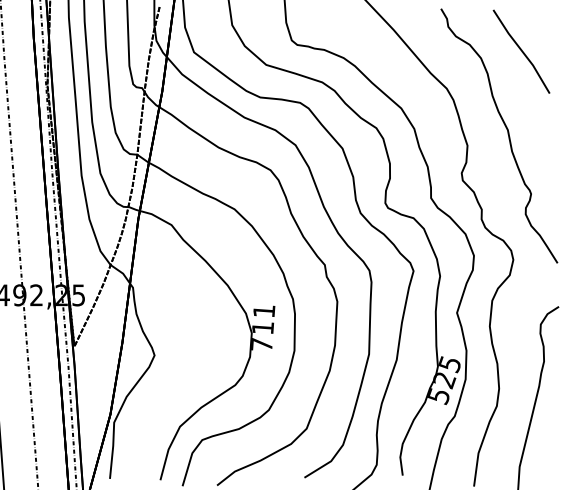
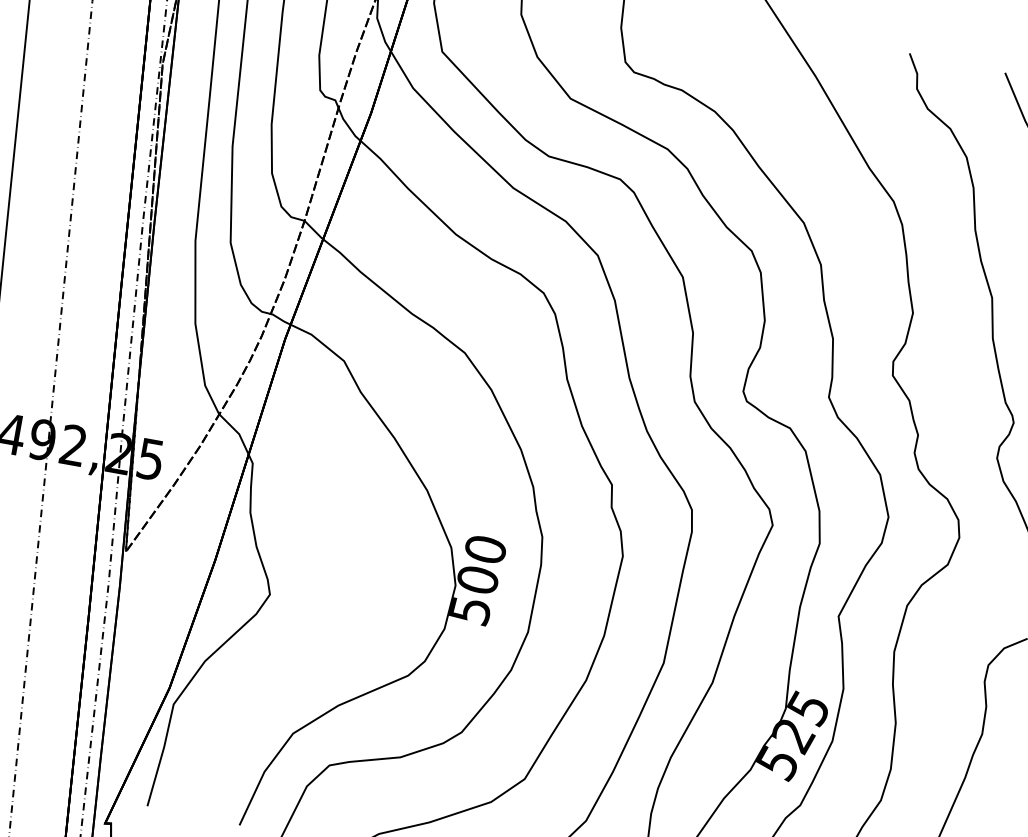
text: (263, 327) -> (478, 579), 711 -> 500

